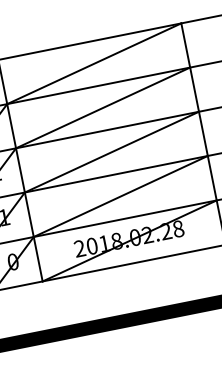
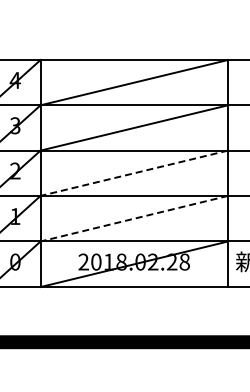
line: (111, 152) -> (133, 173), solid -> dashed
line: (119, 196) -> (133, 218), solid -> dashed

